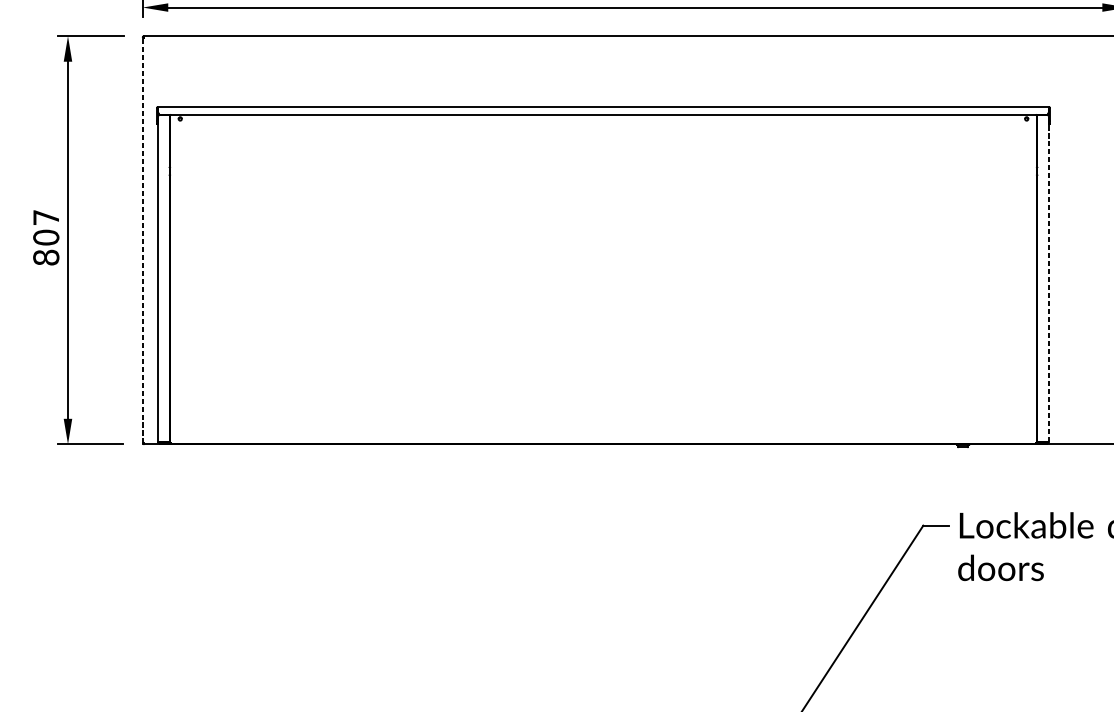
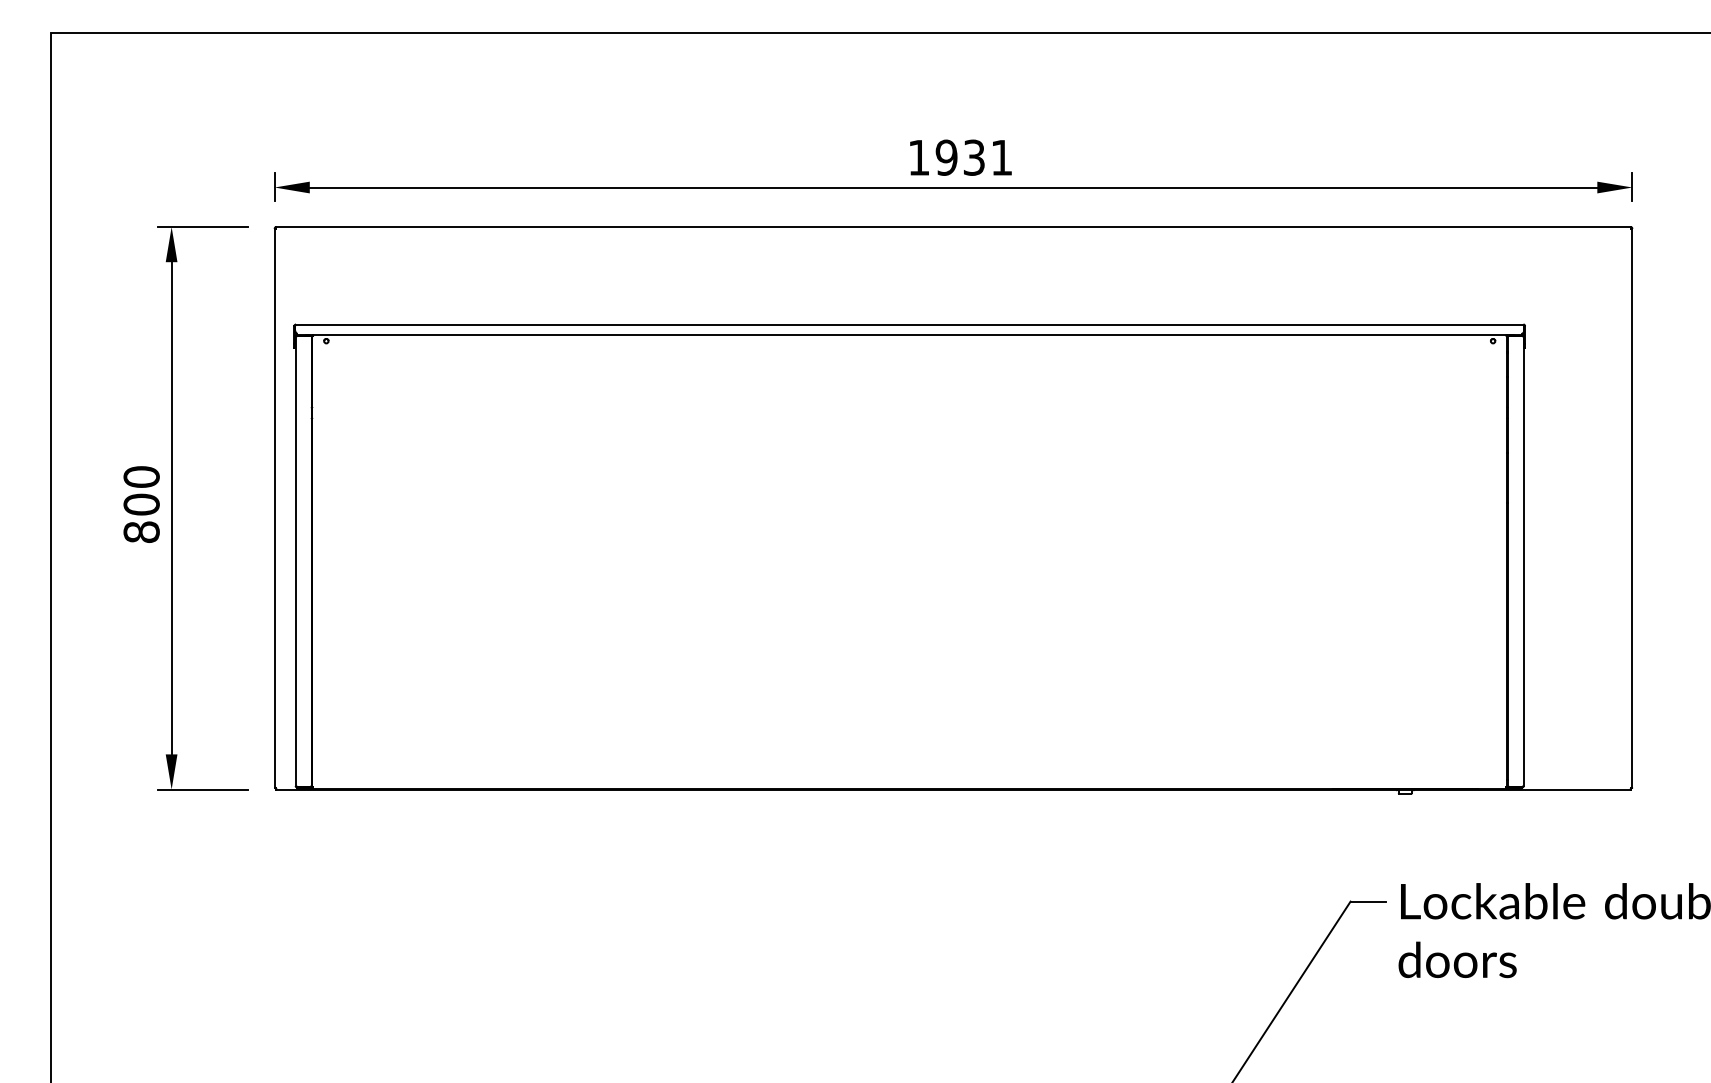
text: (46, 217) -> (141, 476), 807 -> 800
line: (142, 240) -> (274, 508), dashed -> solid
line: (1048, 278) -> (1523, 561), dashed -> solid

